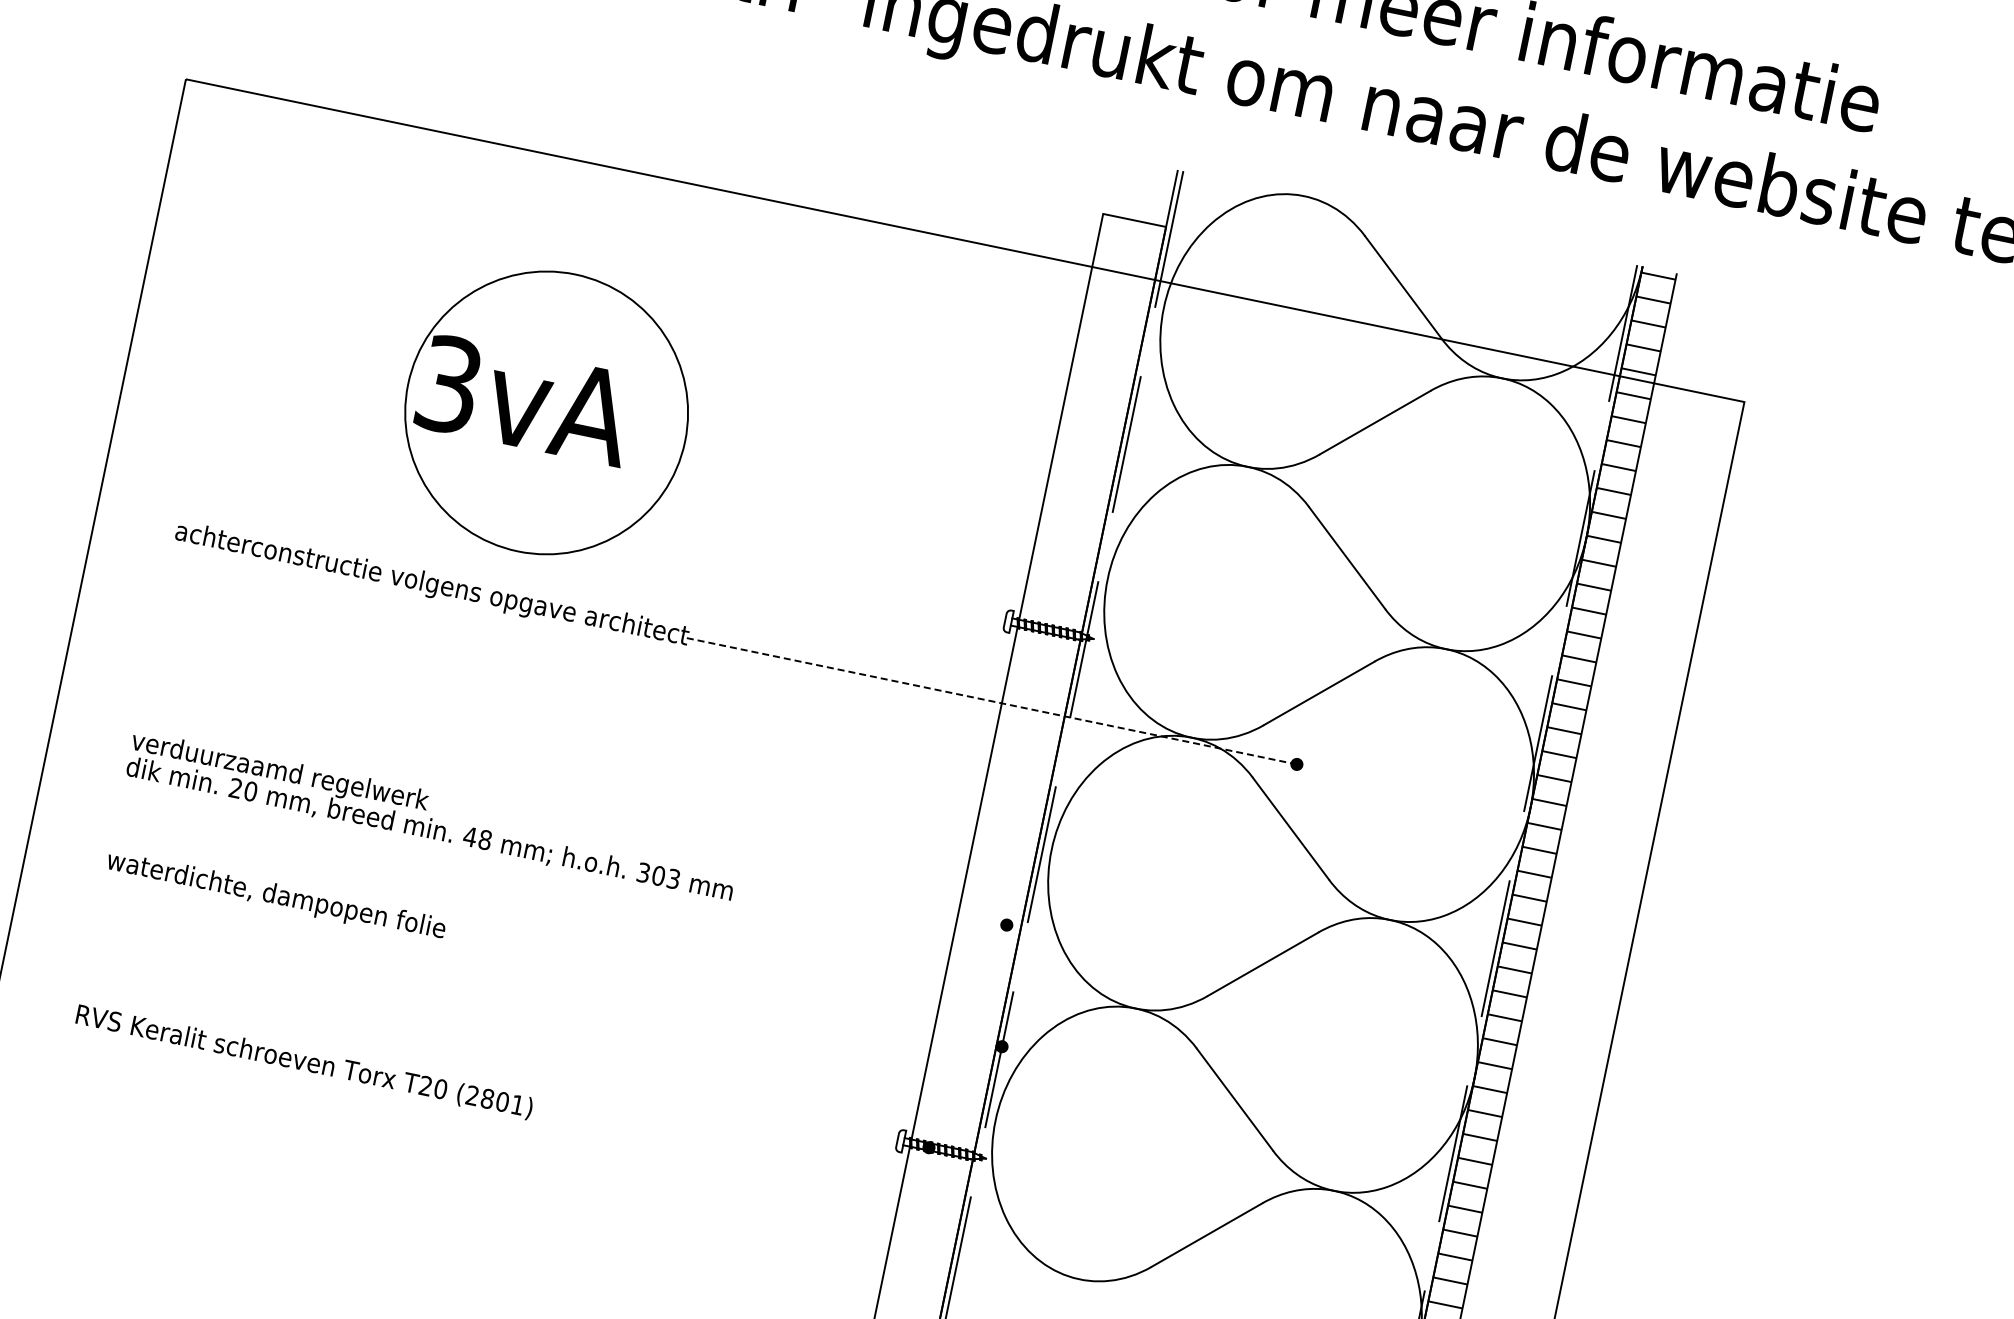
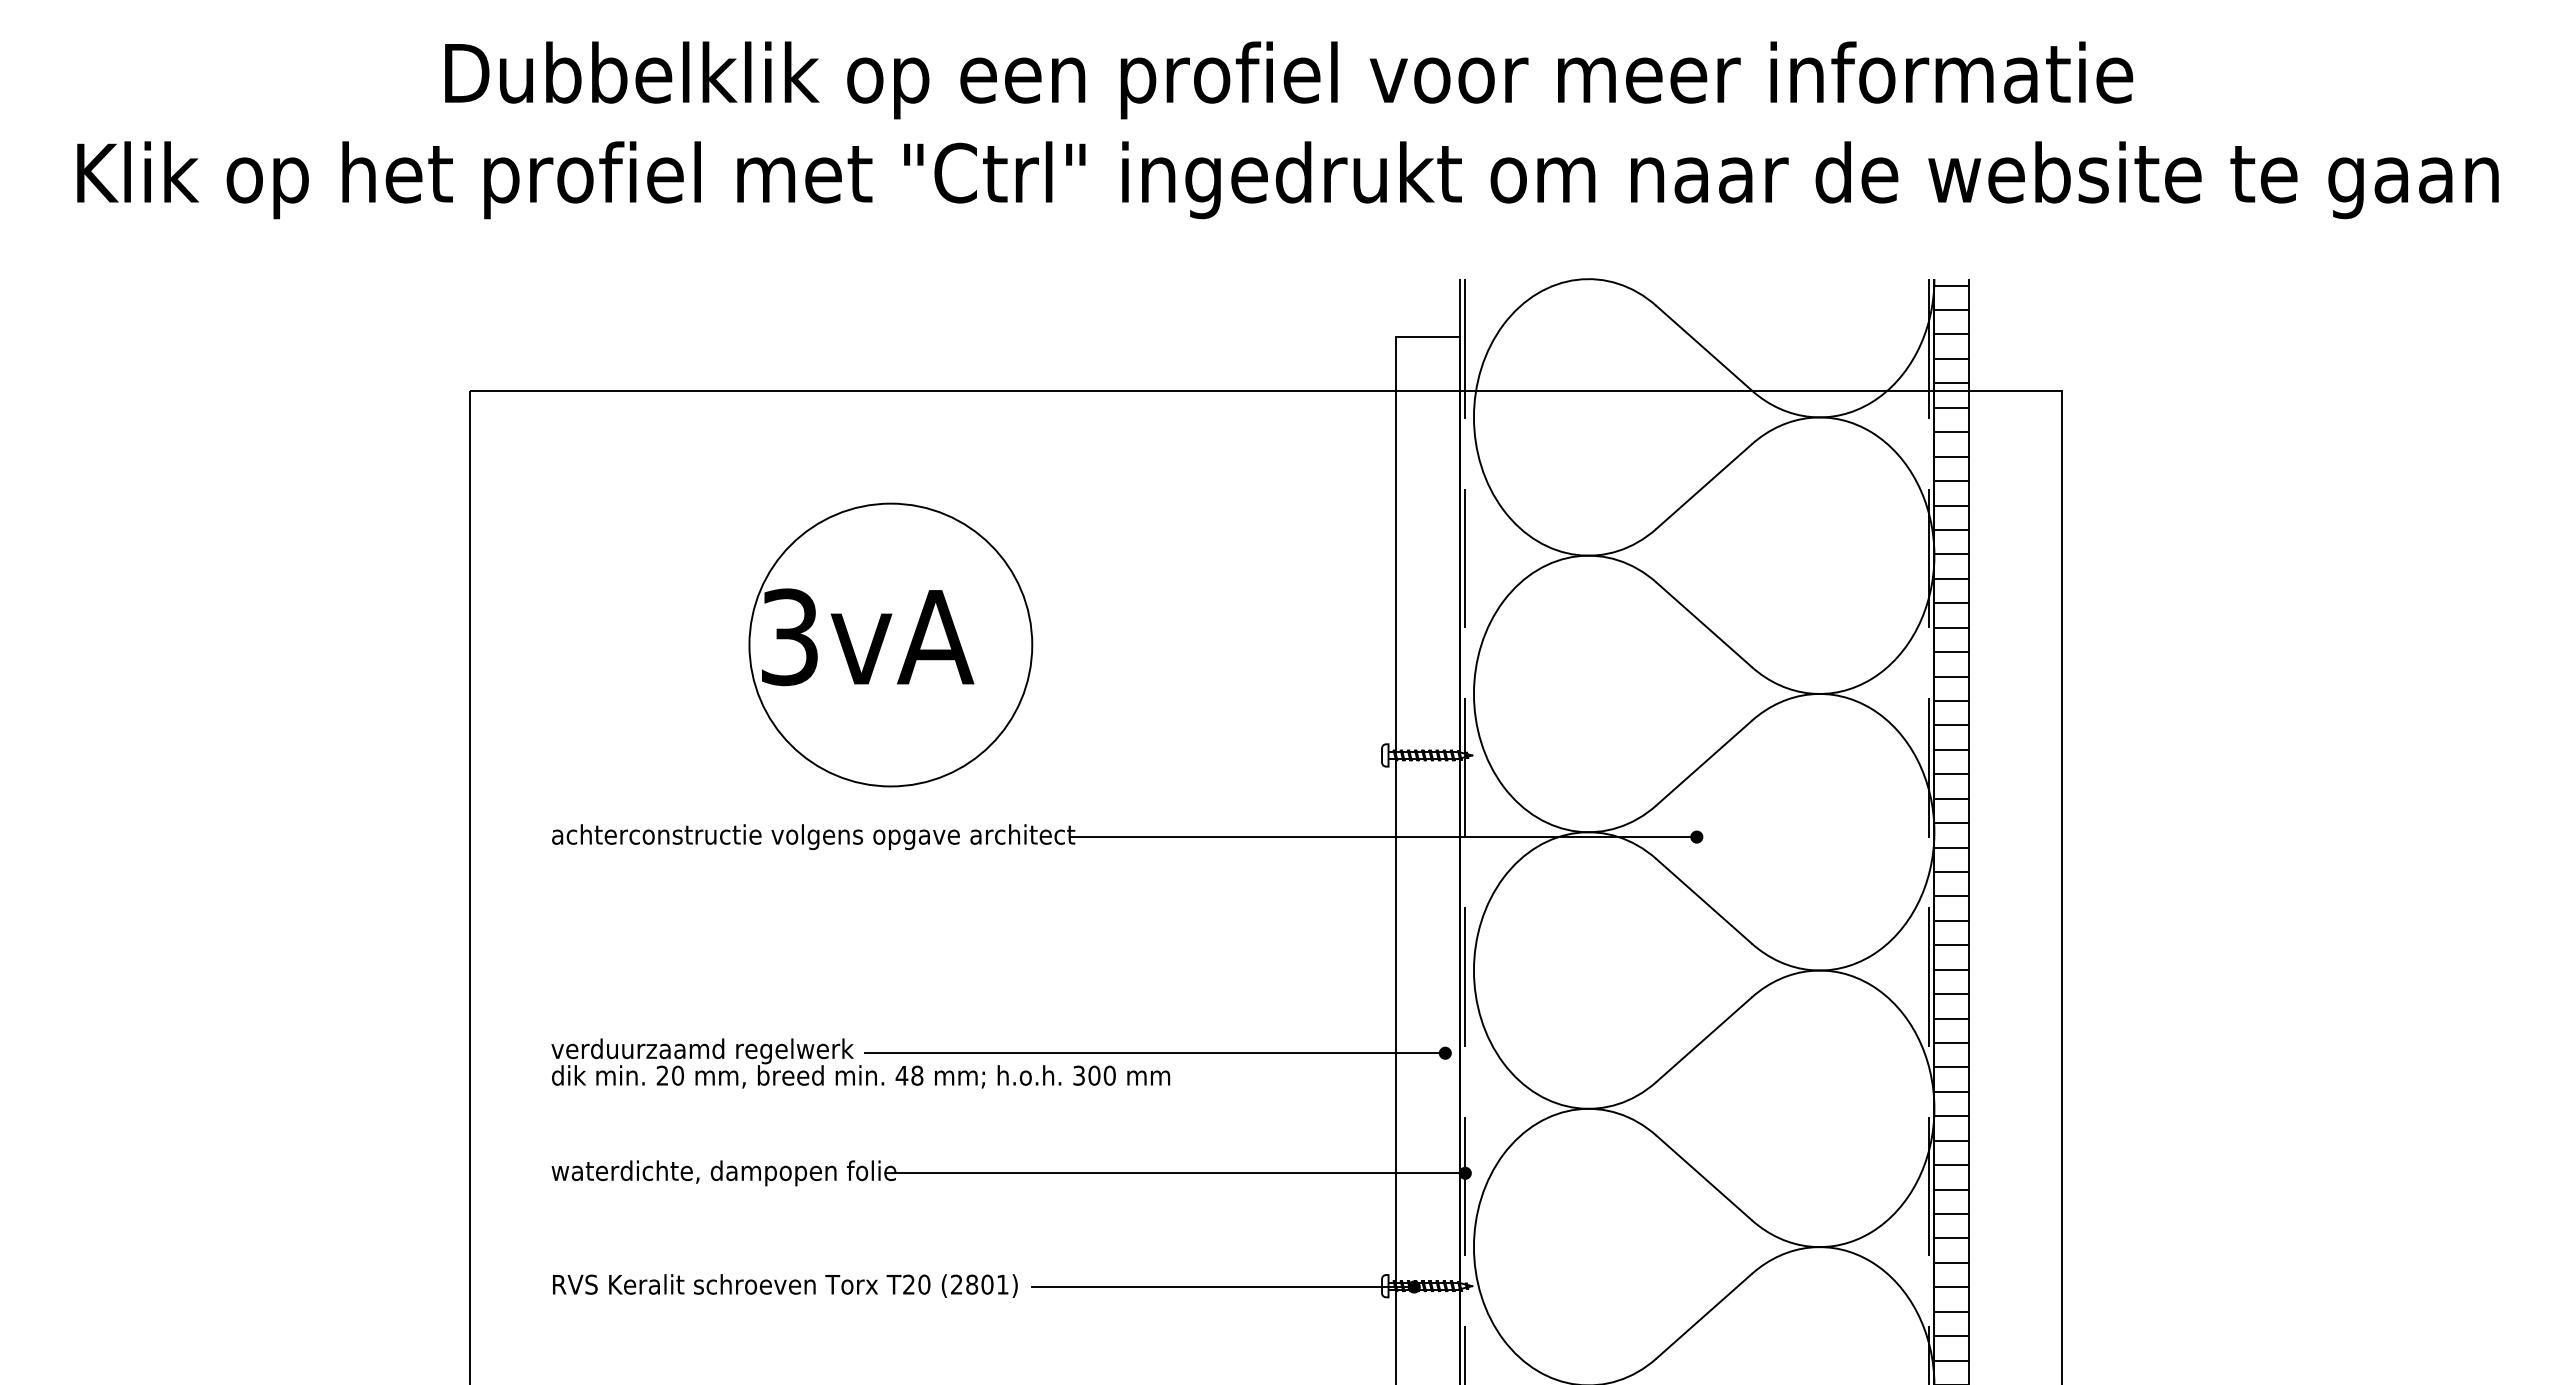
line: (991, 701) -> (1384, 837), dashed -> solid
line: (722, 866) -> (1155, 1053), added
text: (673, 878) -> (1109, 1075), 303 -> 300
line: (722, 988) -> (1179, 1173), added
text: (304, 1061) -> (785, 1285), moved
line: (742, 1109) -> (1223, 1287), added

